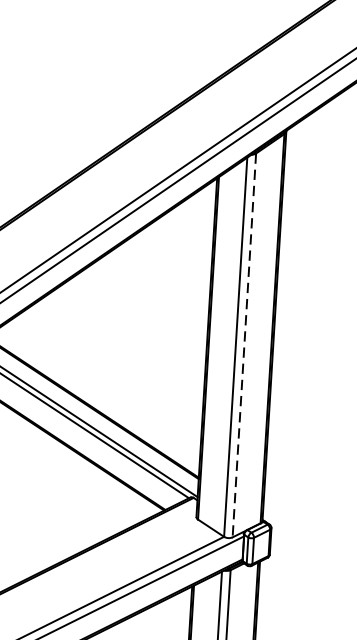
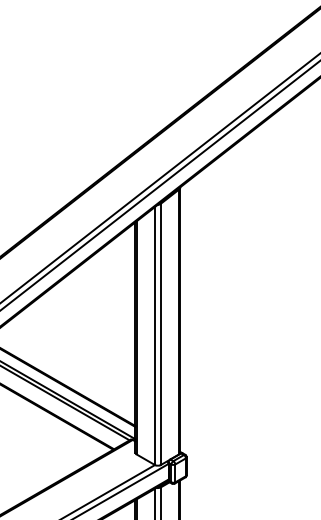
line: (243, 345) -> (160, 334), dashed -> solid

